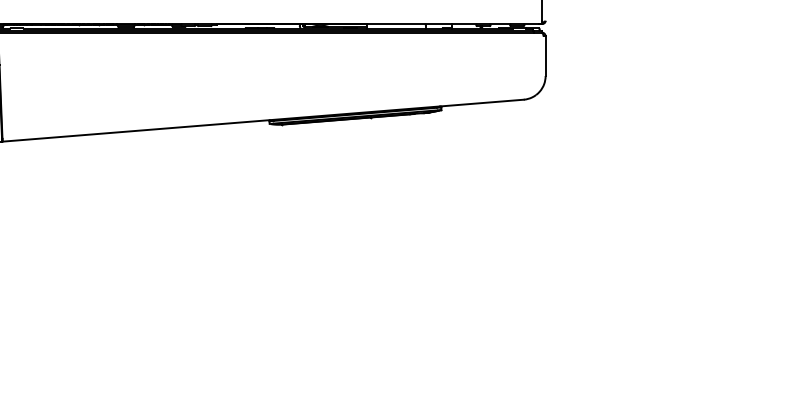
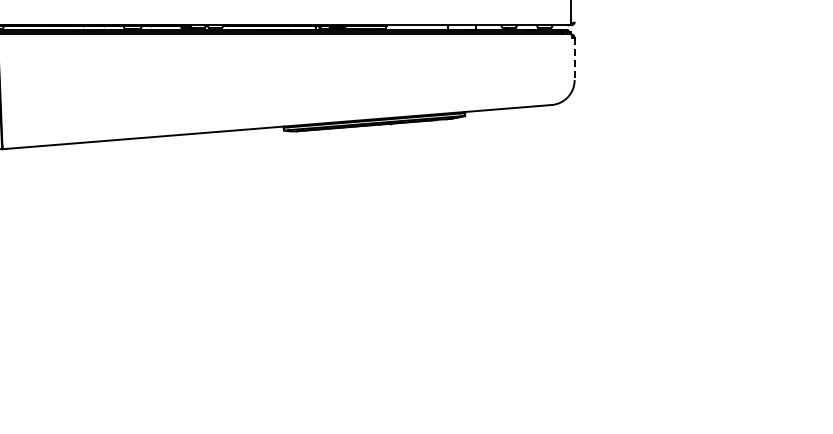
line: (545, 56) -> (574, 59), solid -> dashed

